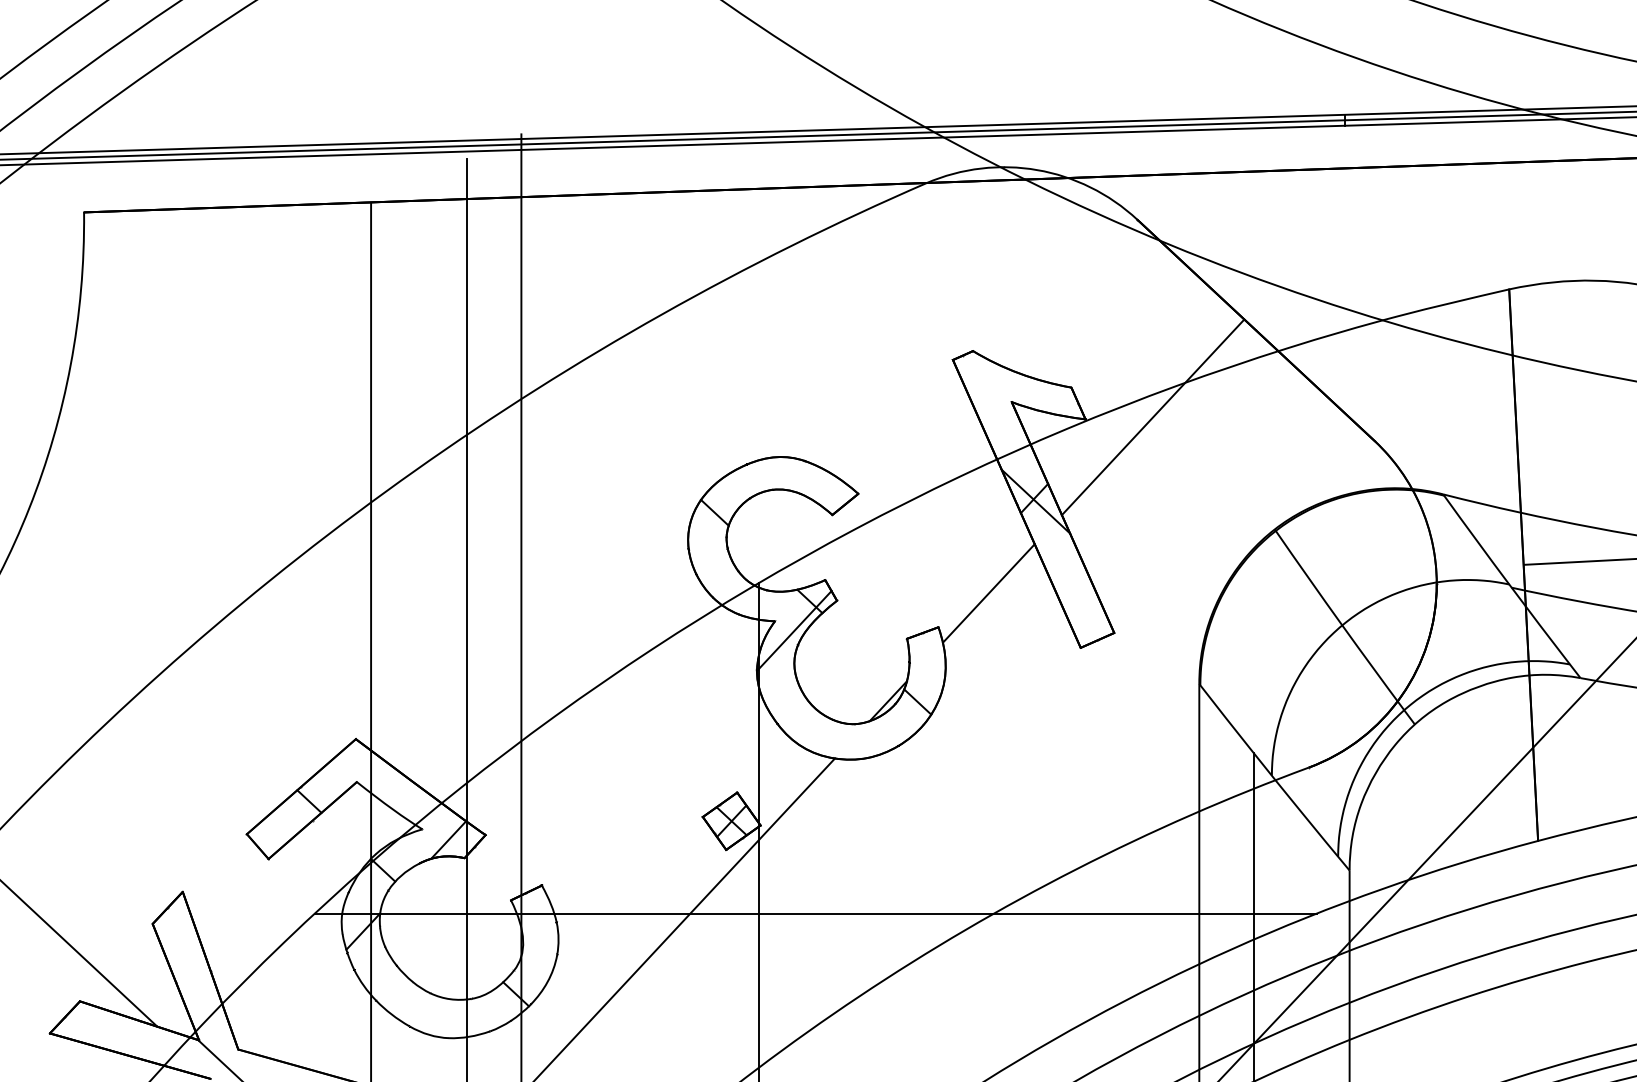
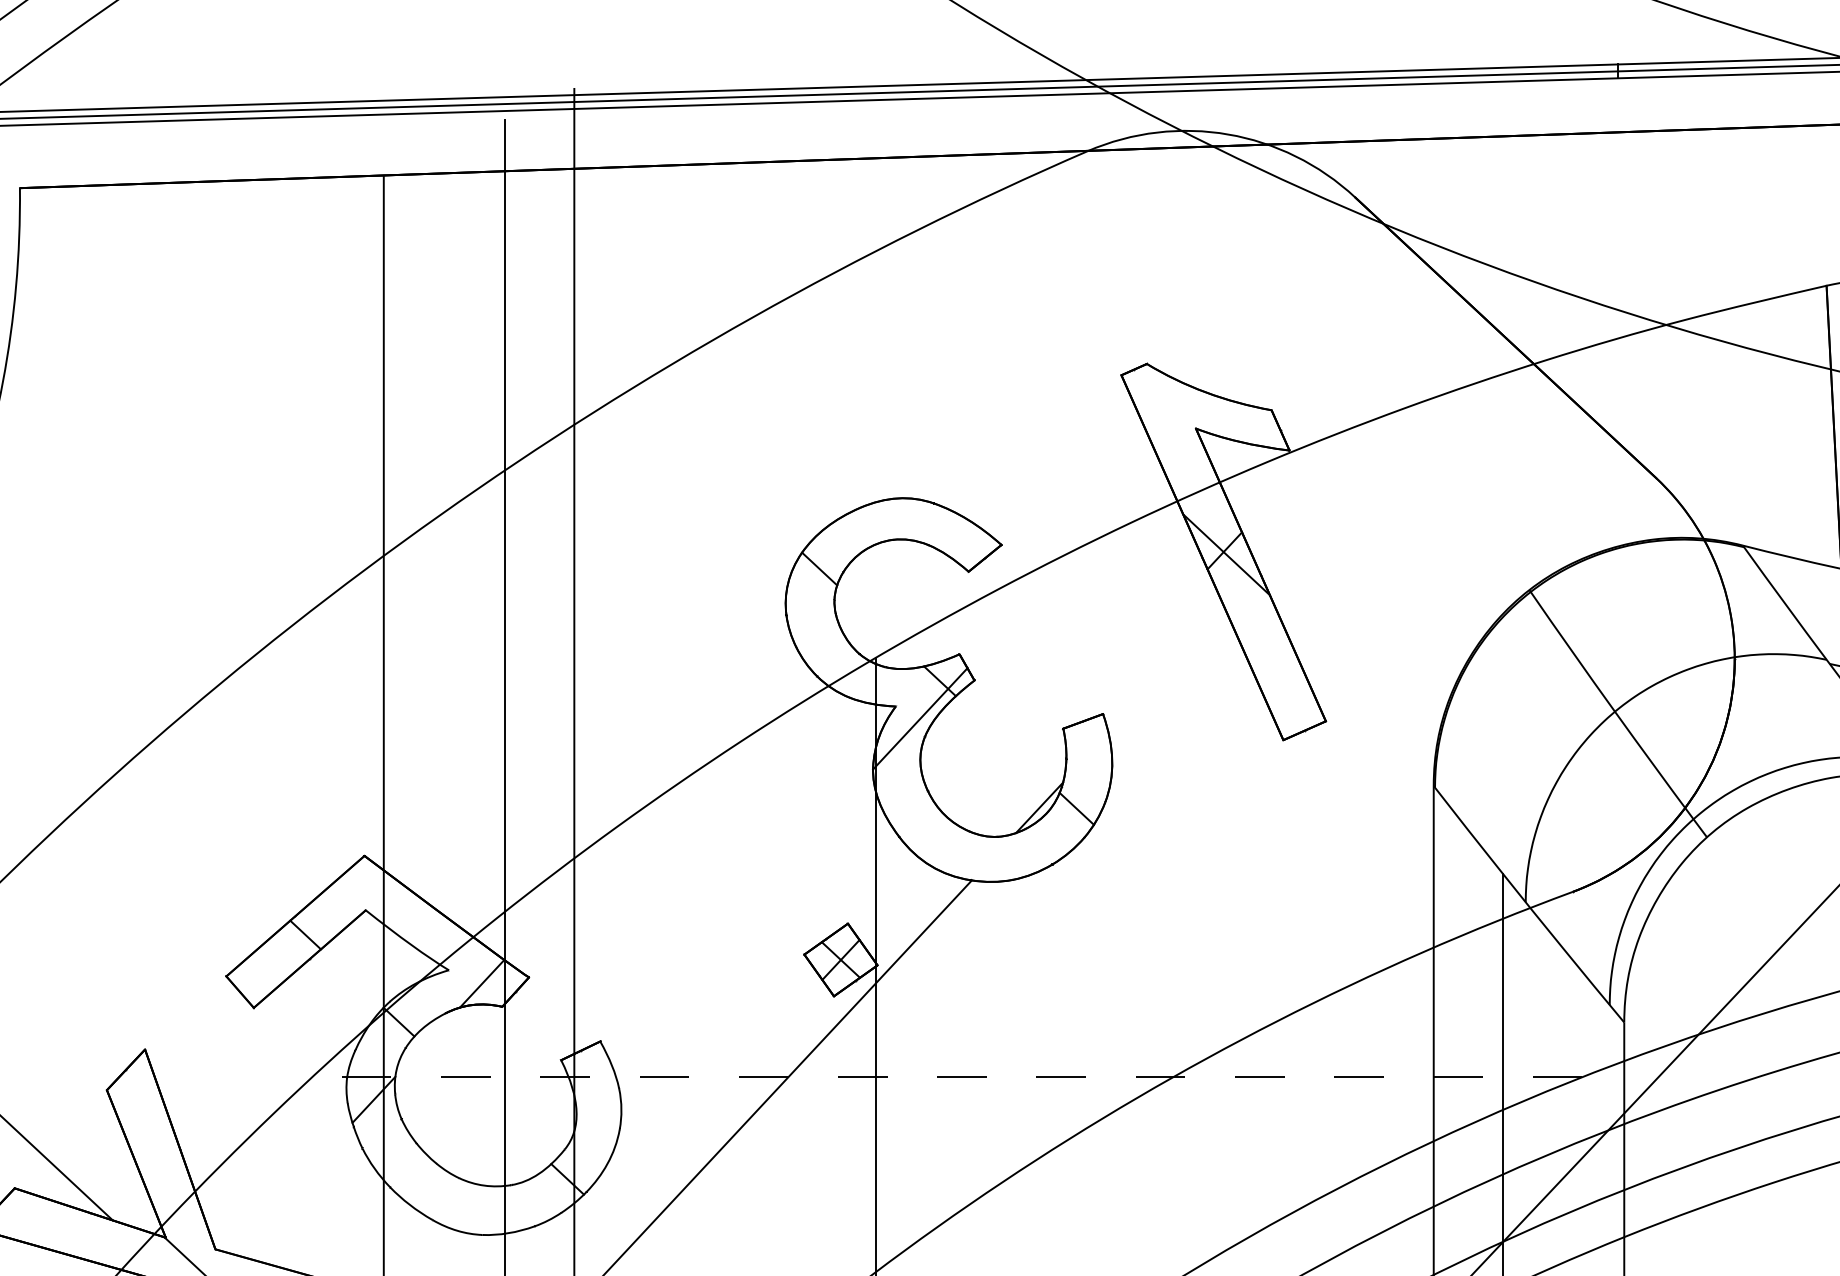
line: (1152, 417) -> (1374, 448), removed
line: (988, 593) -> (1166, 671), removed
line: (815, 913) -> (947, 1076), solid -> dashed

